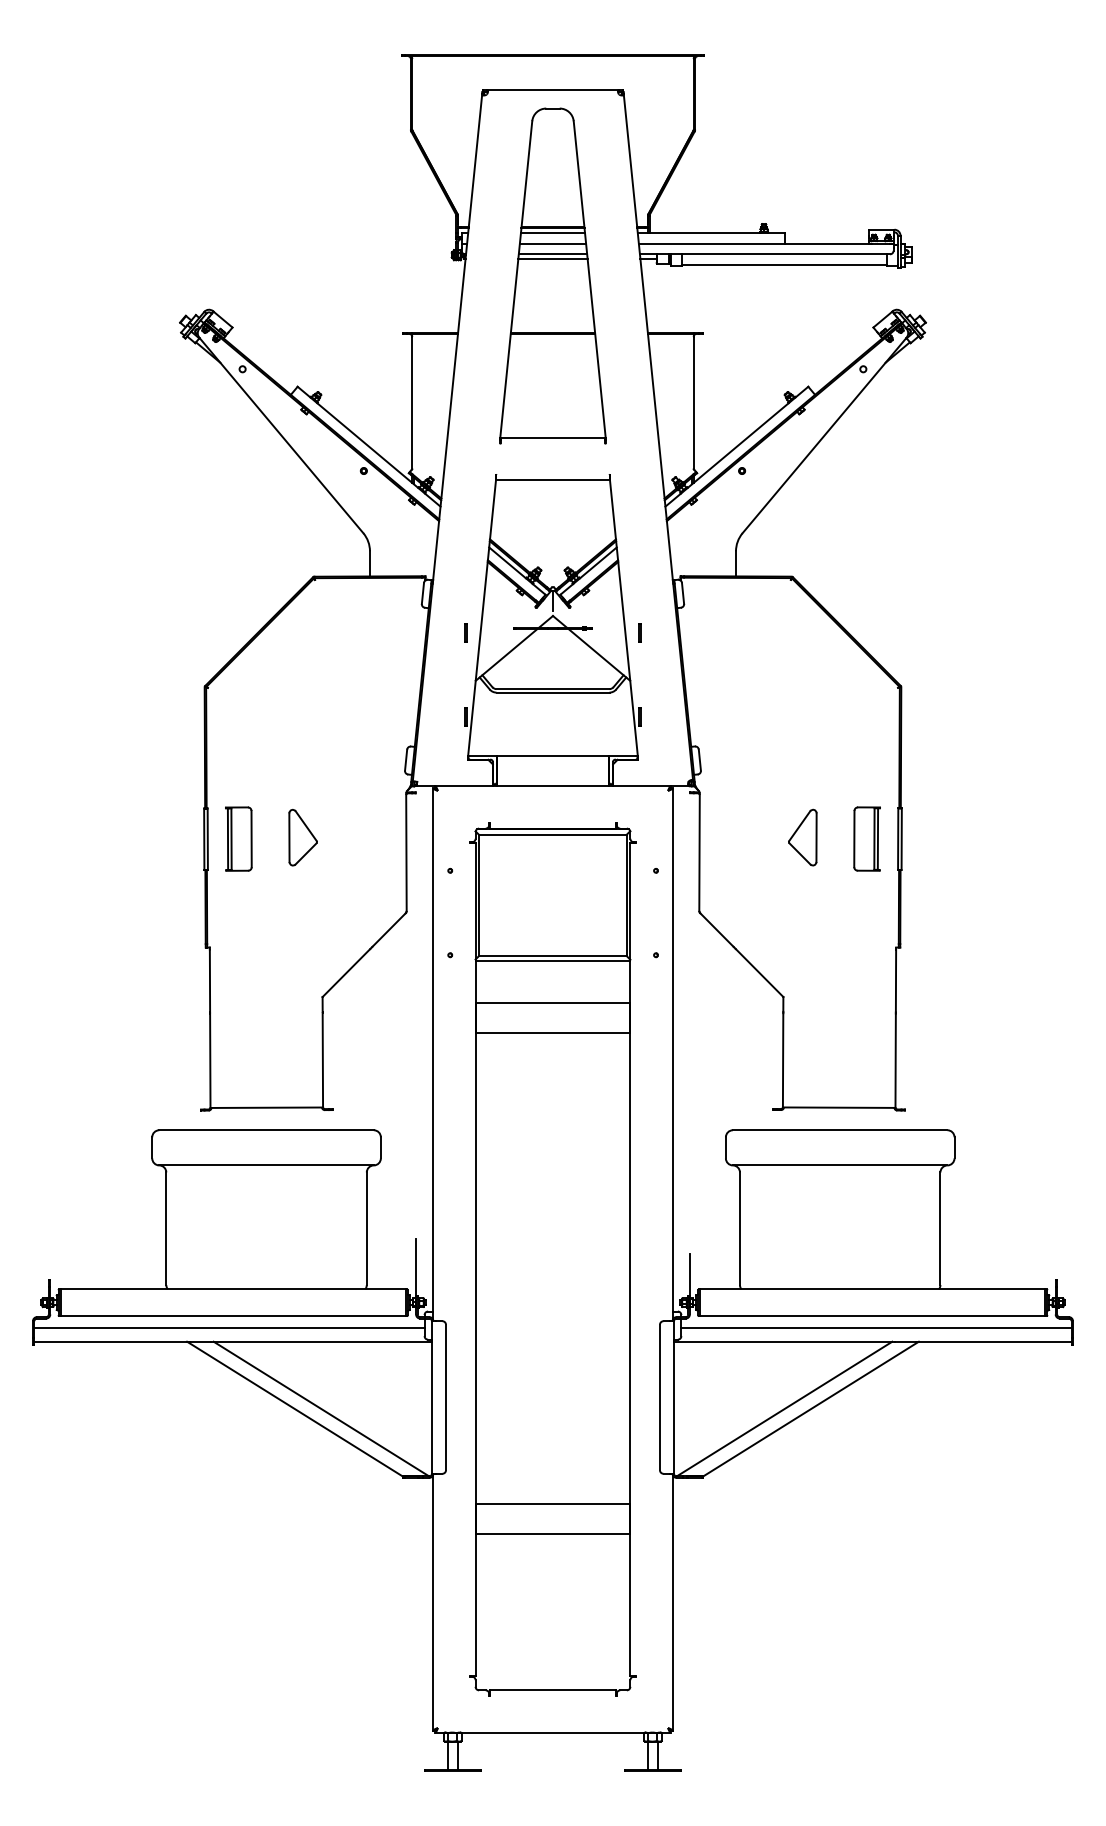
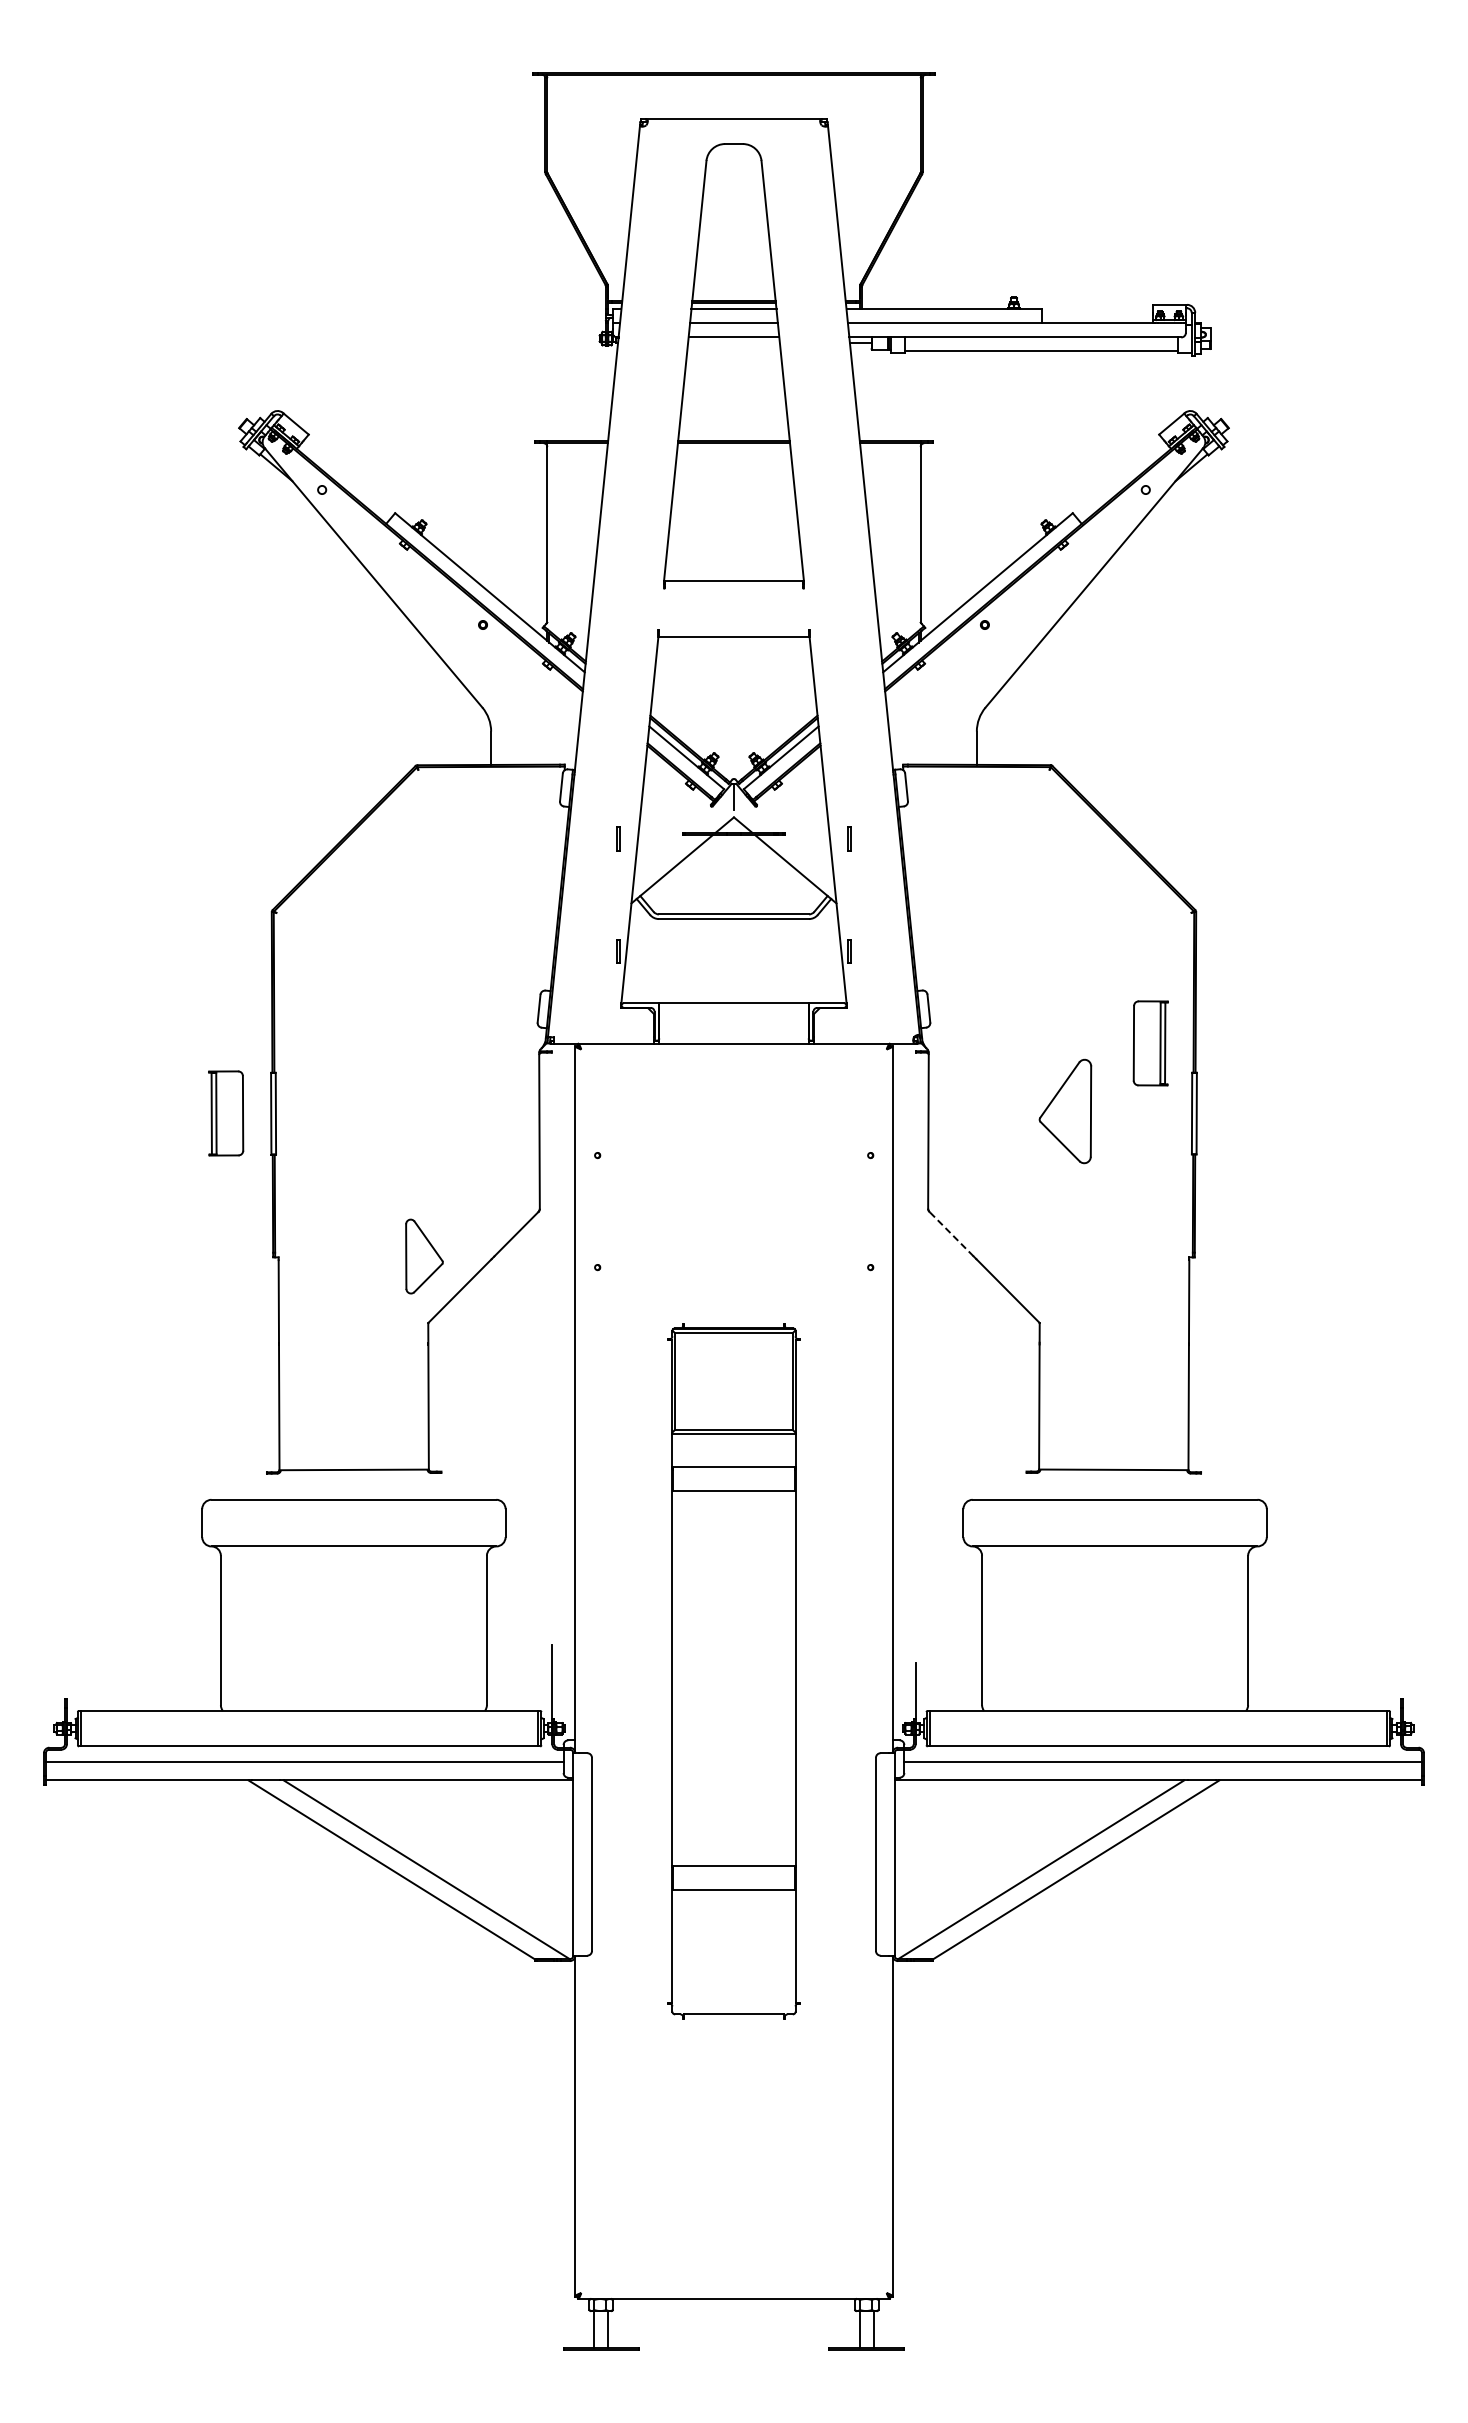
line: (552, 258) -> (733, 343), removed
part: (303, 837) -> (424, 1256), moved
part: (802, 837) -> (1065, 1111), size x1.4
part: (239, 839) -> (226, 1113), moved
part: (866, 839) -> (1150, 1043), moved
line: (716, 929) -> (951, 1233), solid -> dashed
part: (552, 1259) -> (733, 1671), size x0.6

